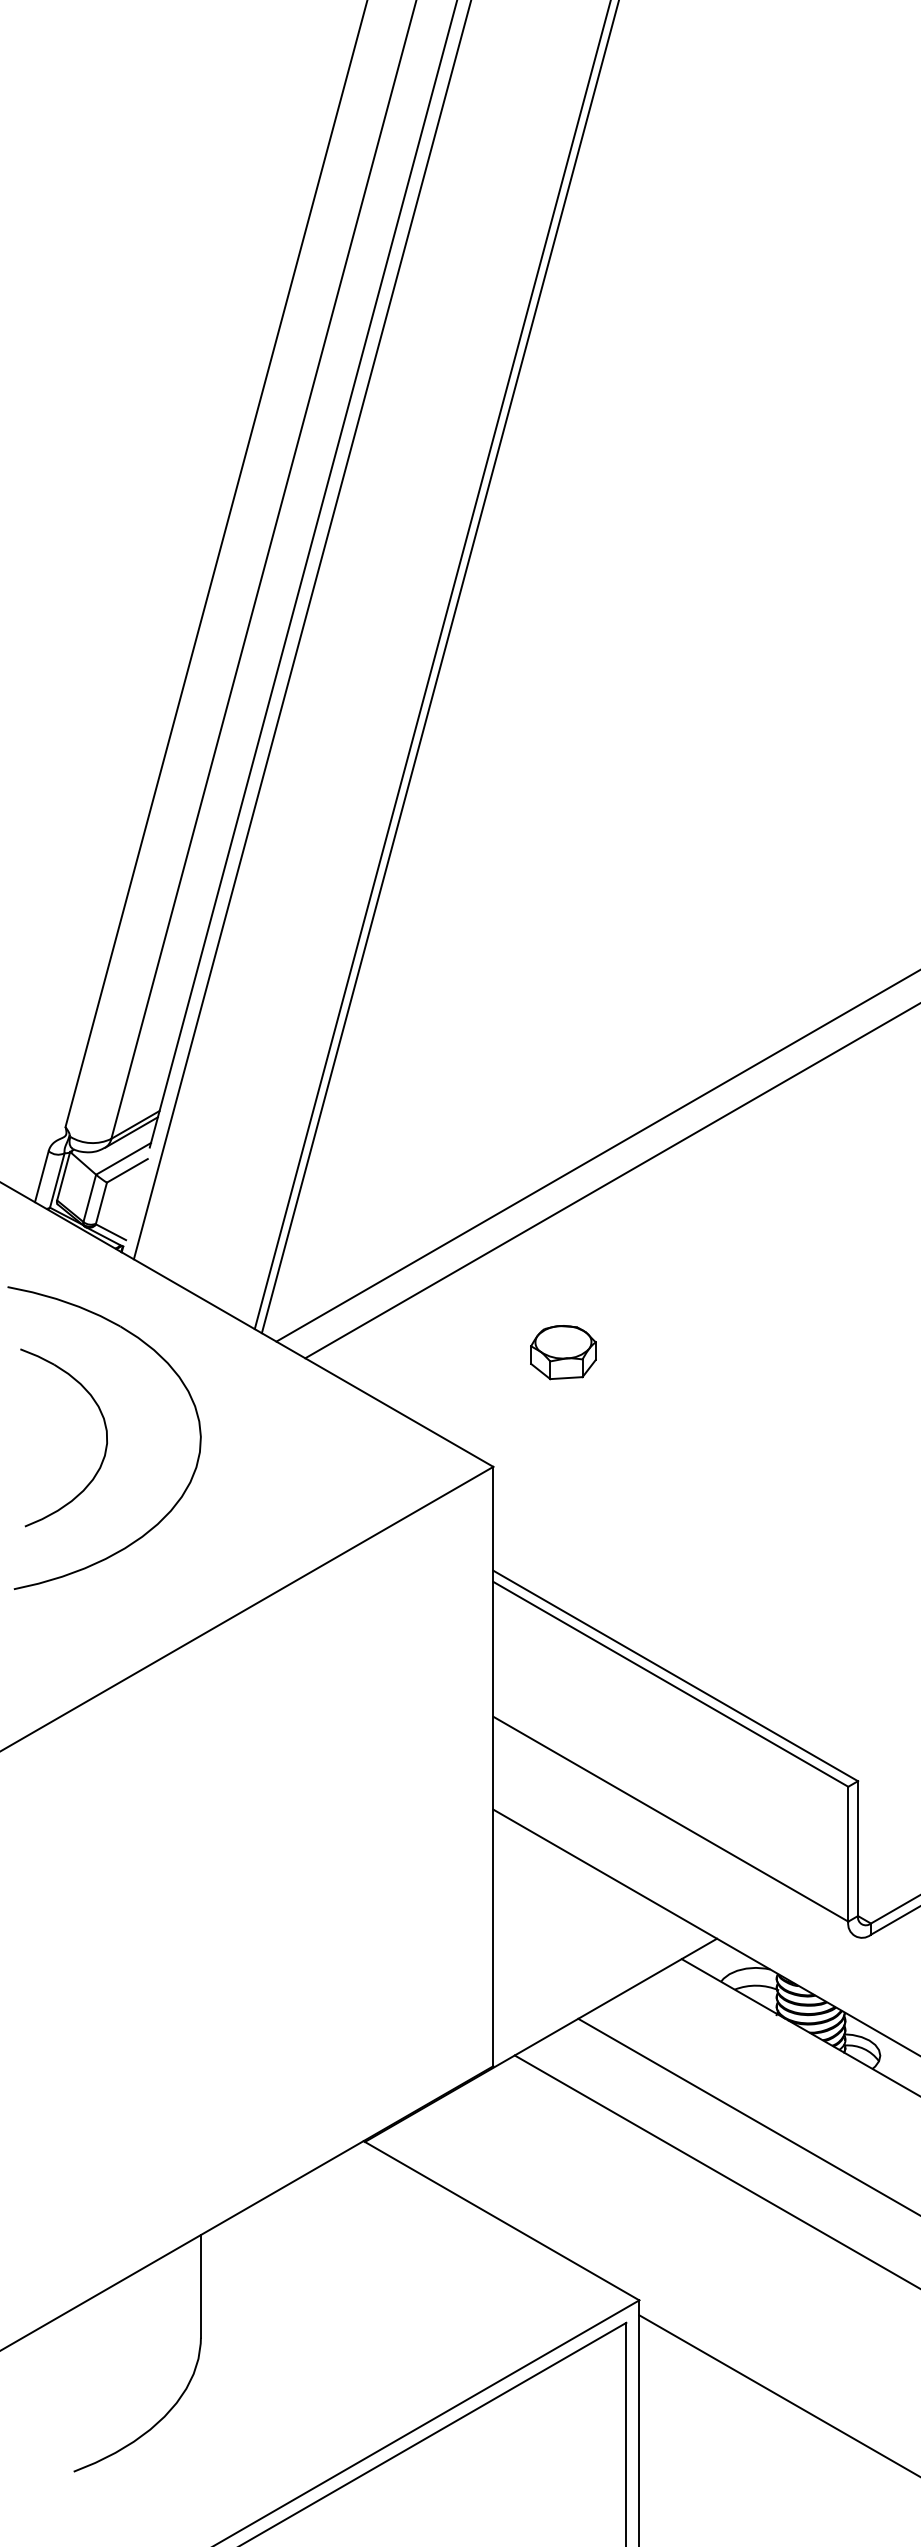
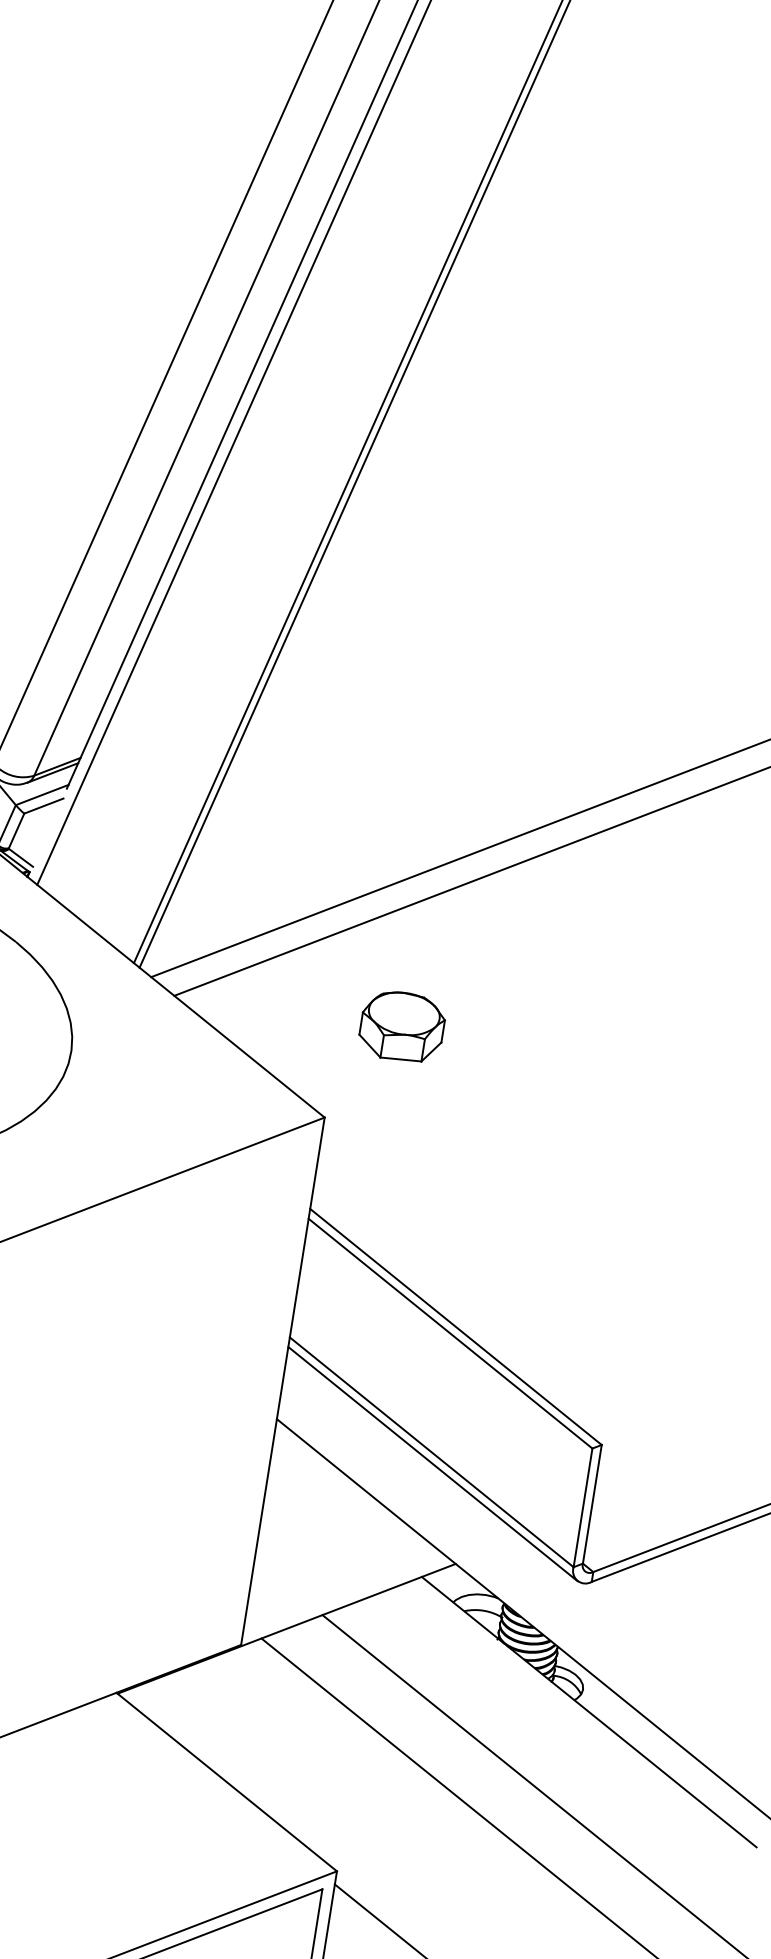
part: (563, 1352) -> (402, 1026), size x1.43
line: (673, 1831) -> (432, 1463), added

